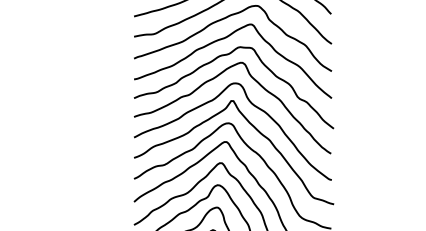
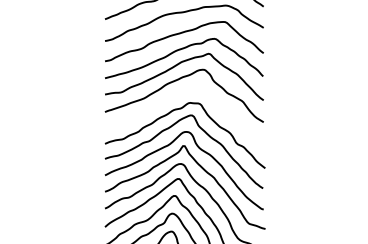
curve: (225, 39) -> (178, 96), removed

